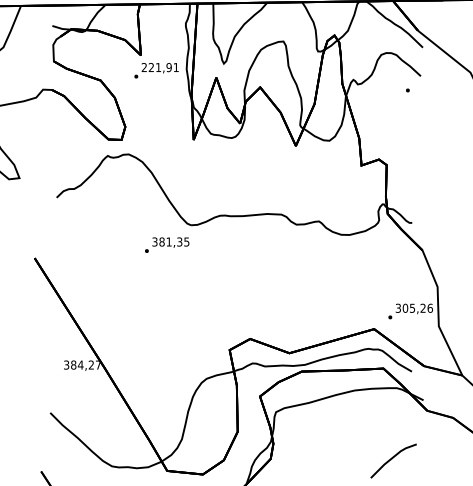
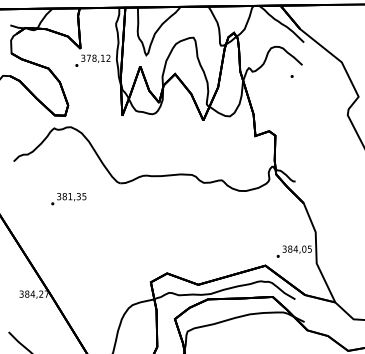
text: (159, 67) -> (95, 58), 221,91 -> 378,12
text: (167, 244) -> (69, 198), moved
text: (417, 307) -> (299, 248), 305,26 -> 384,05

